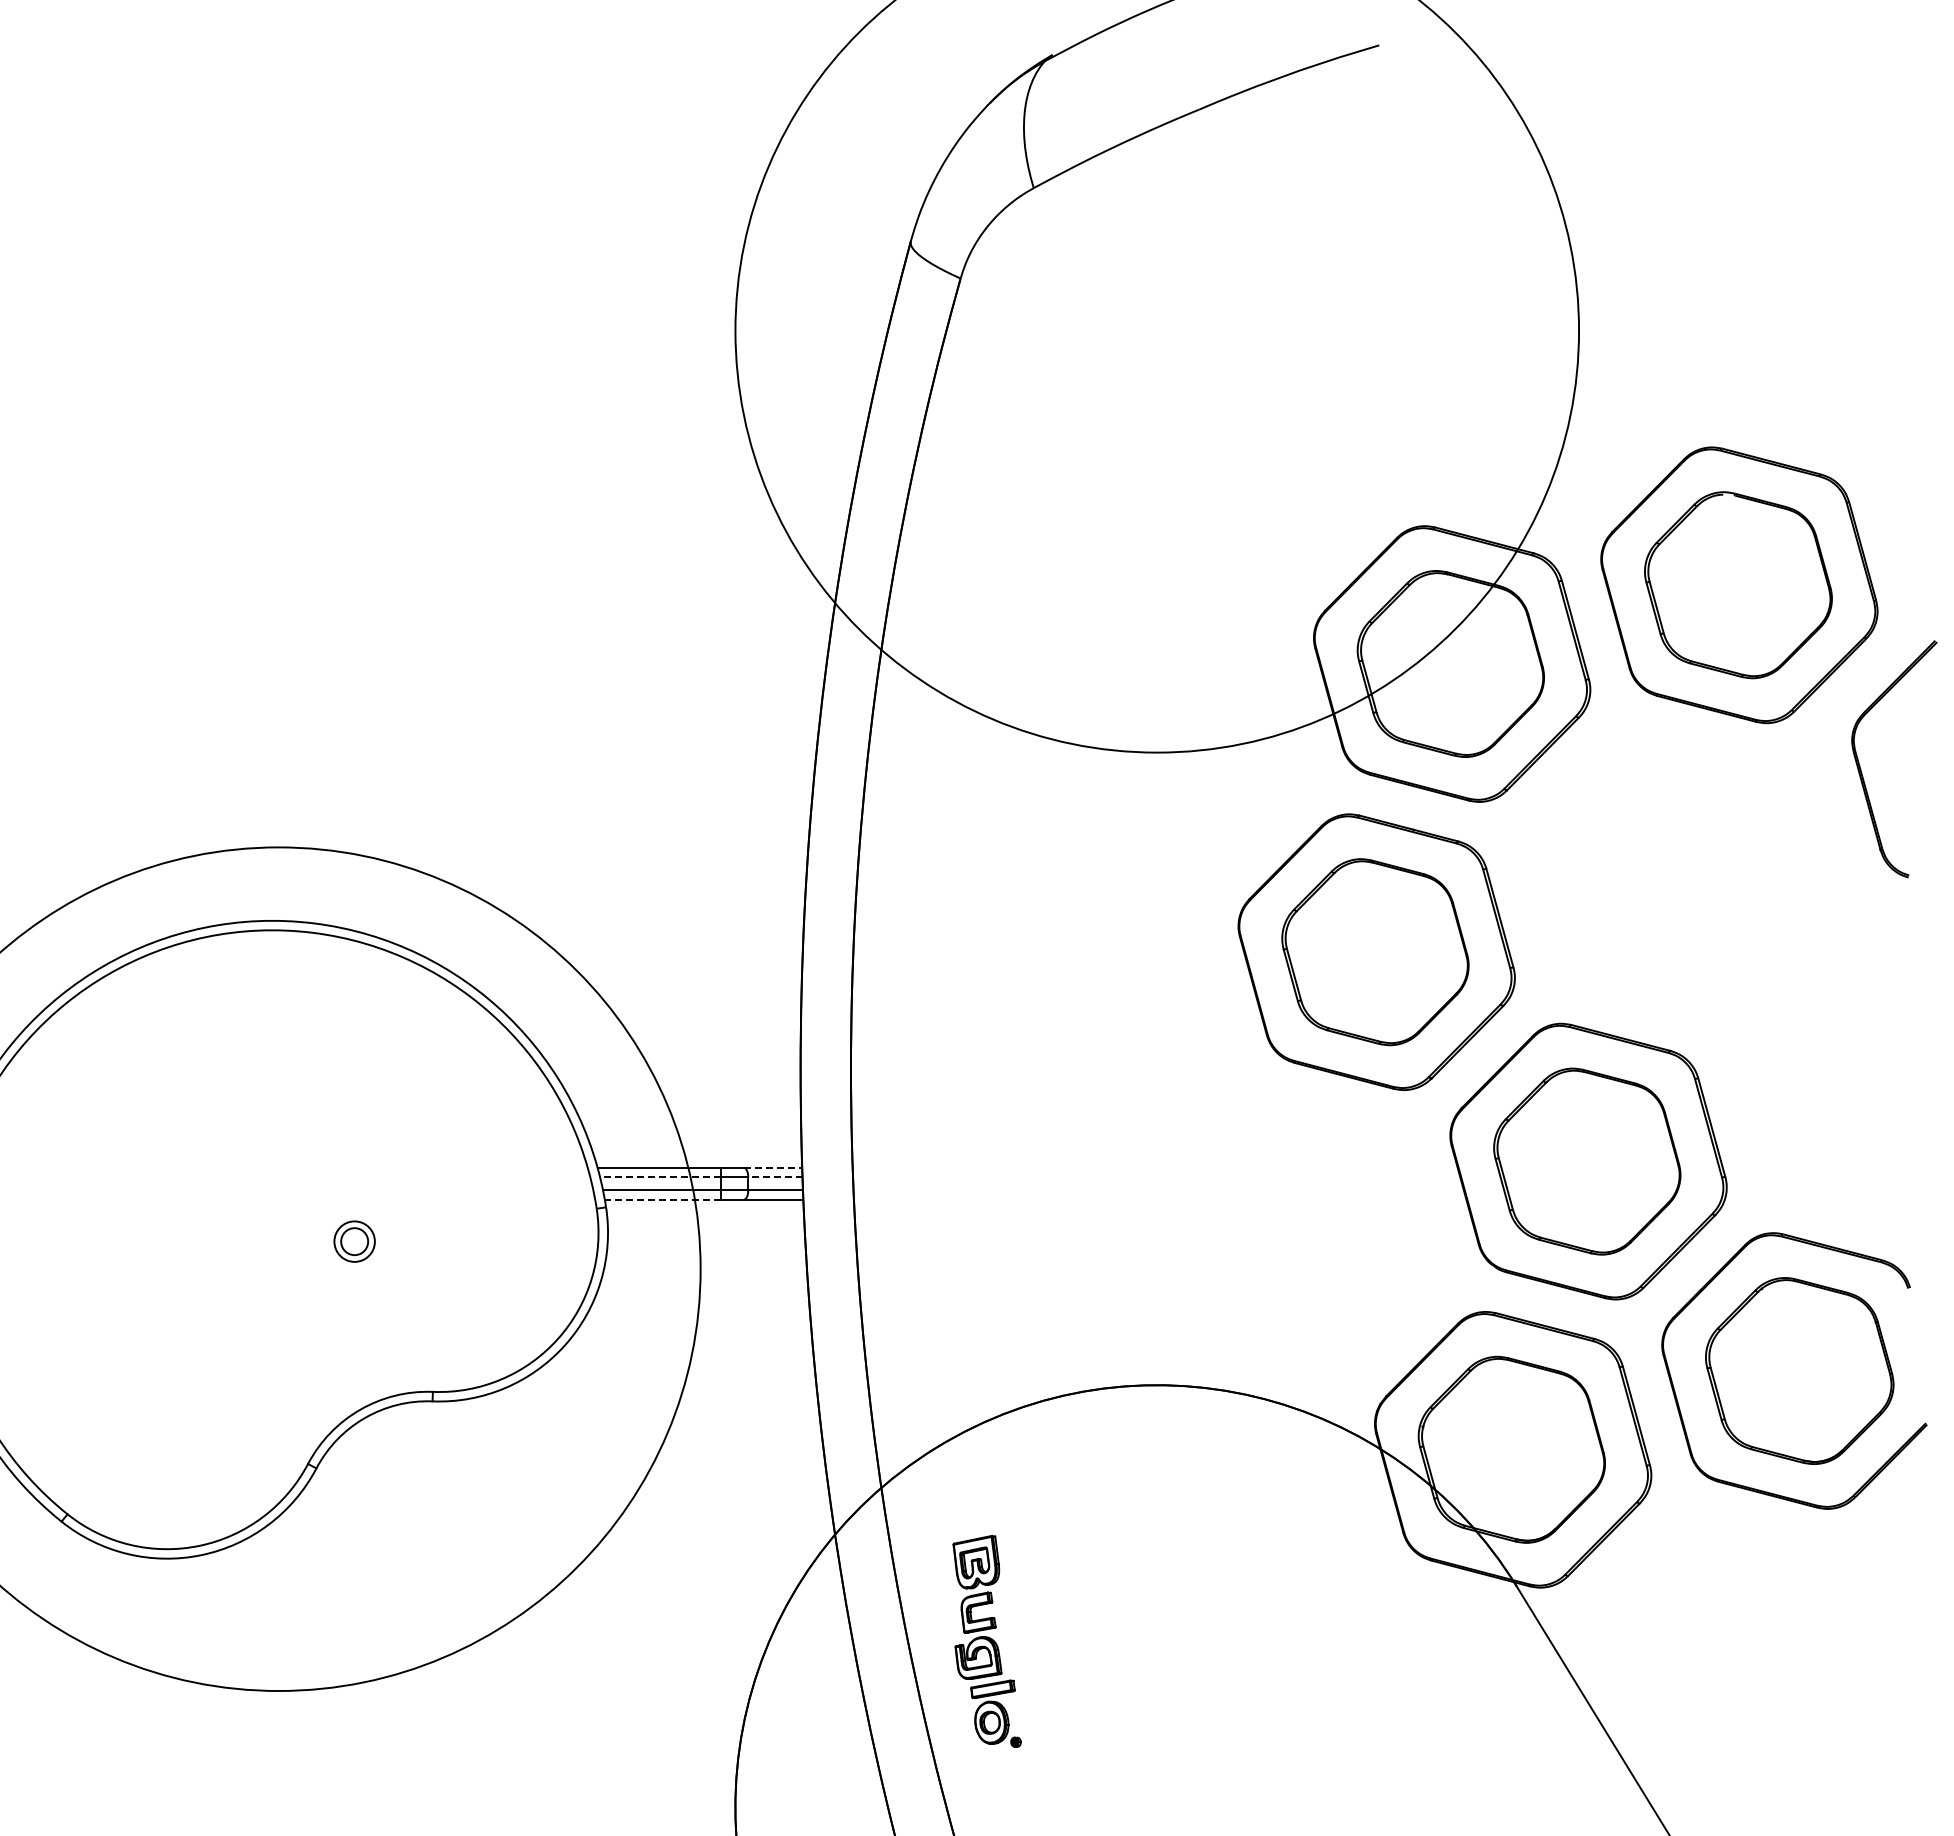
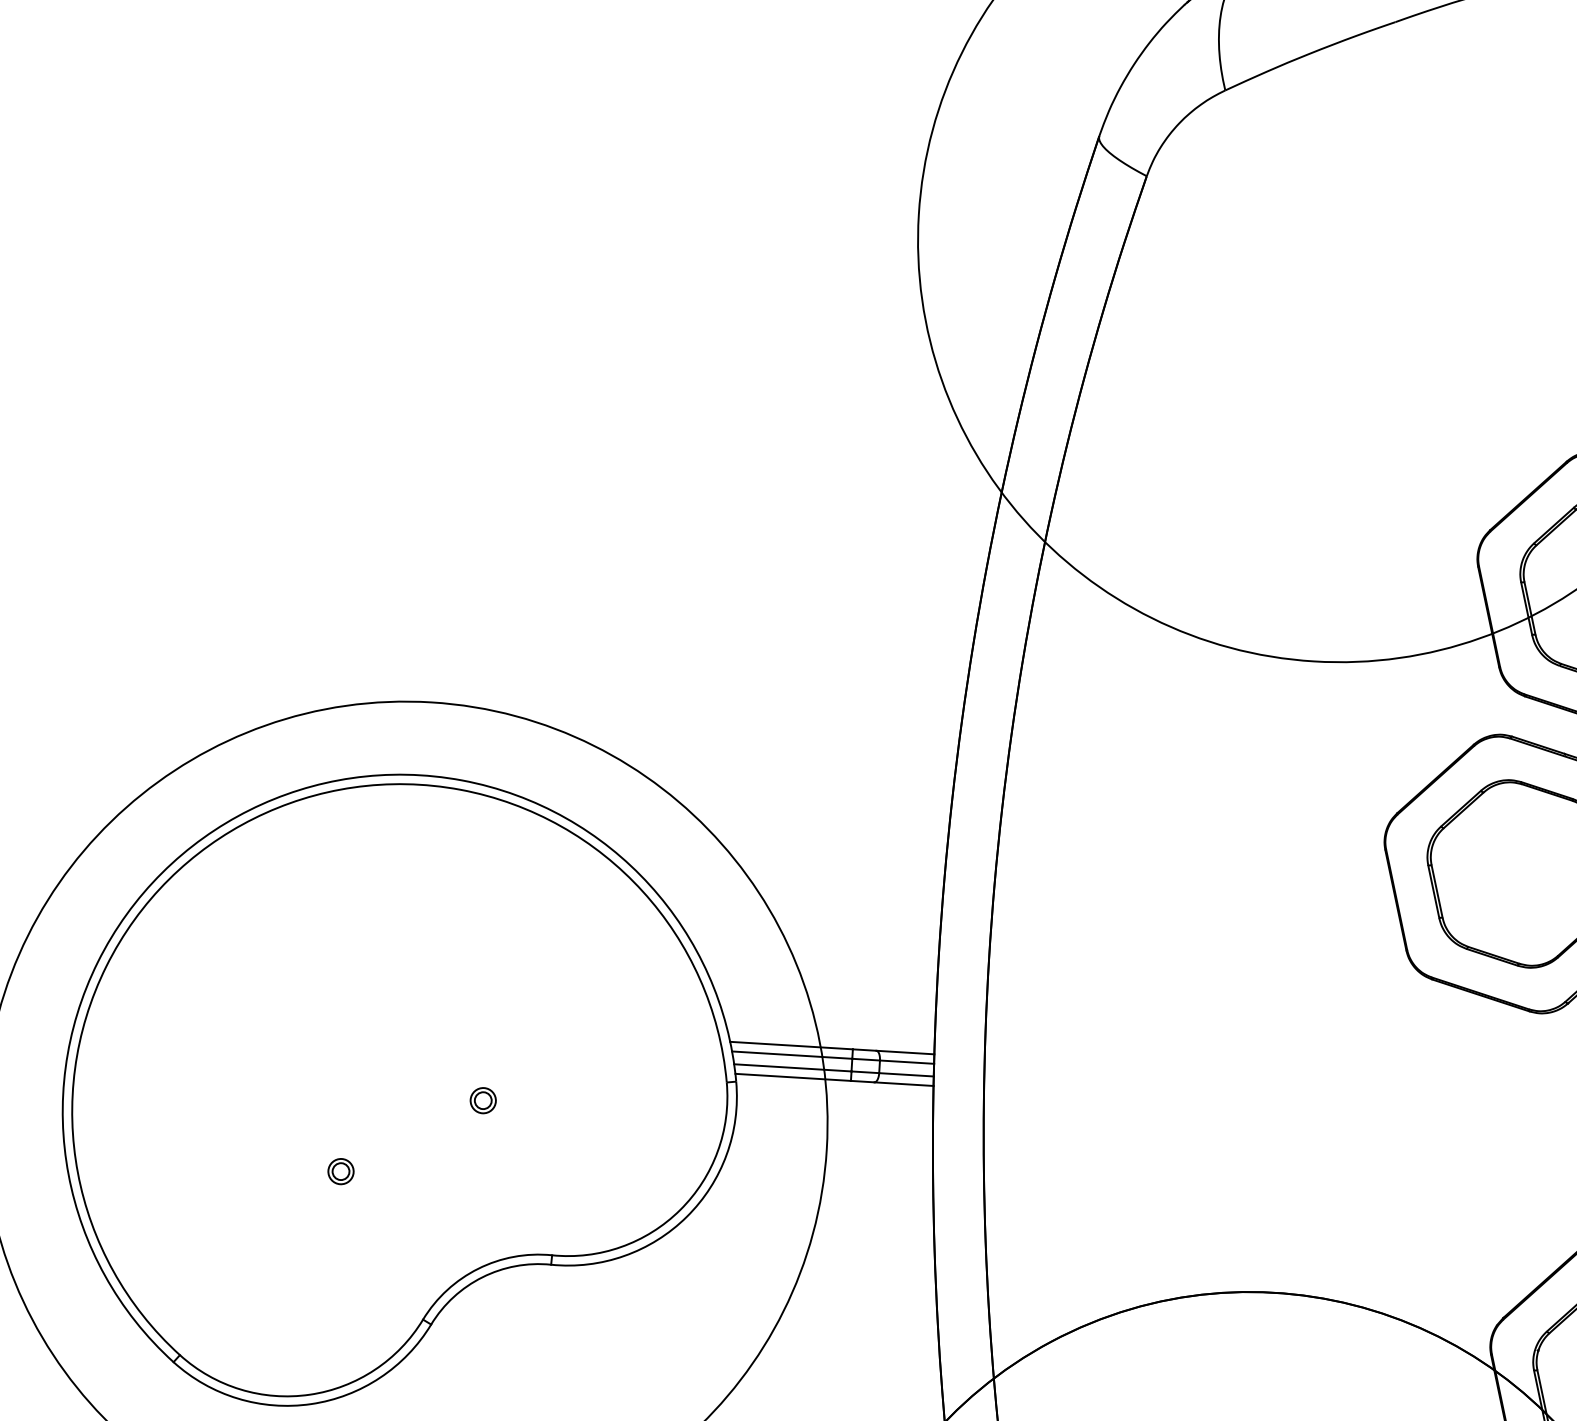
line: (773, 1167) -> (905, 1052), dashed -> solid
line: (659, 1177) -> (791, 1055), dashed -> solid
line: (774, 1177) -> (906, 1062), dashed -> solid
line: (662, 1199) -> (792, 1077), dashed -> solid
part: (354, 1241) -> (483, 1100), size x0.62
part: (216, 1320) -> (340, 1170), added

